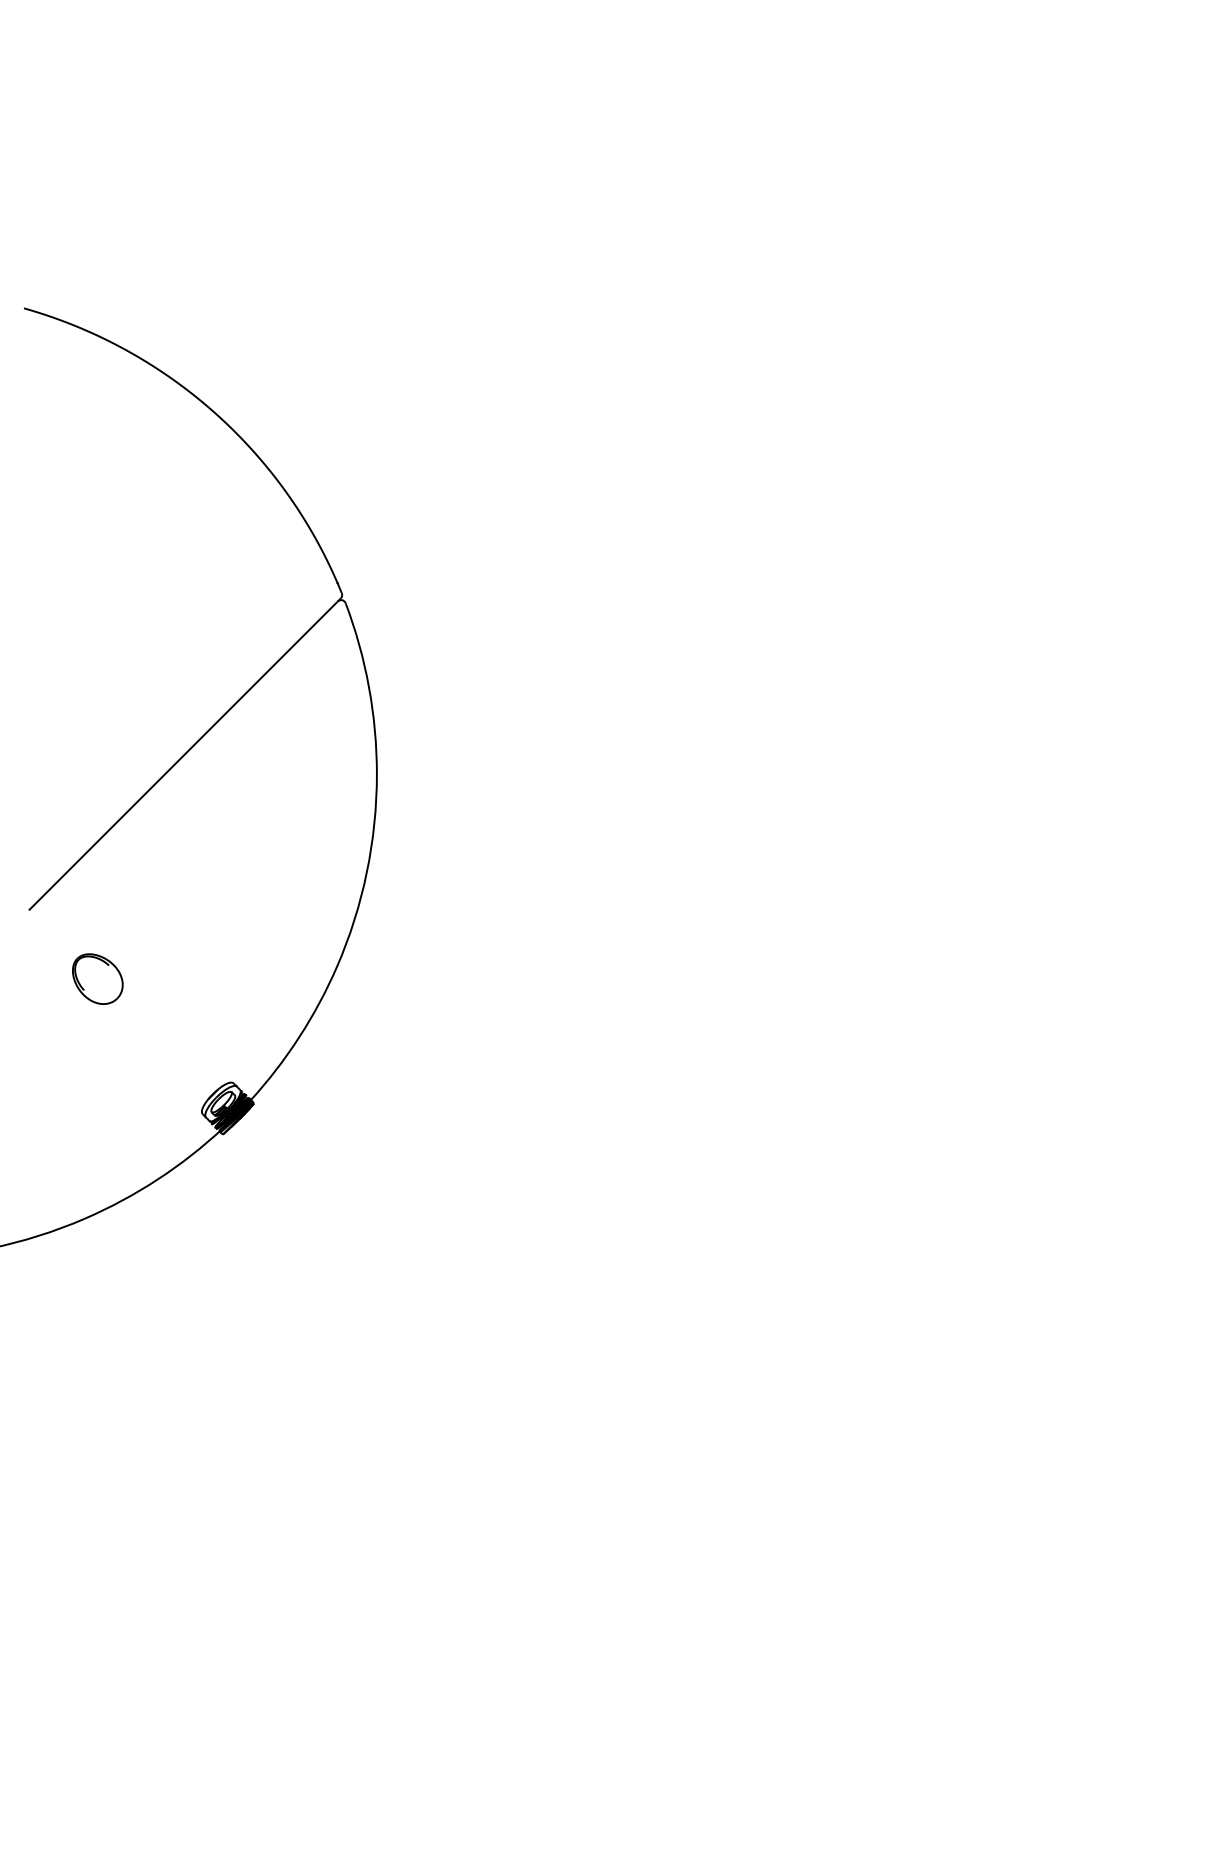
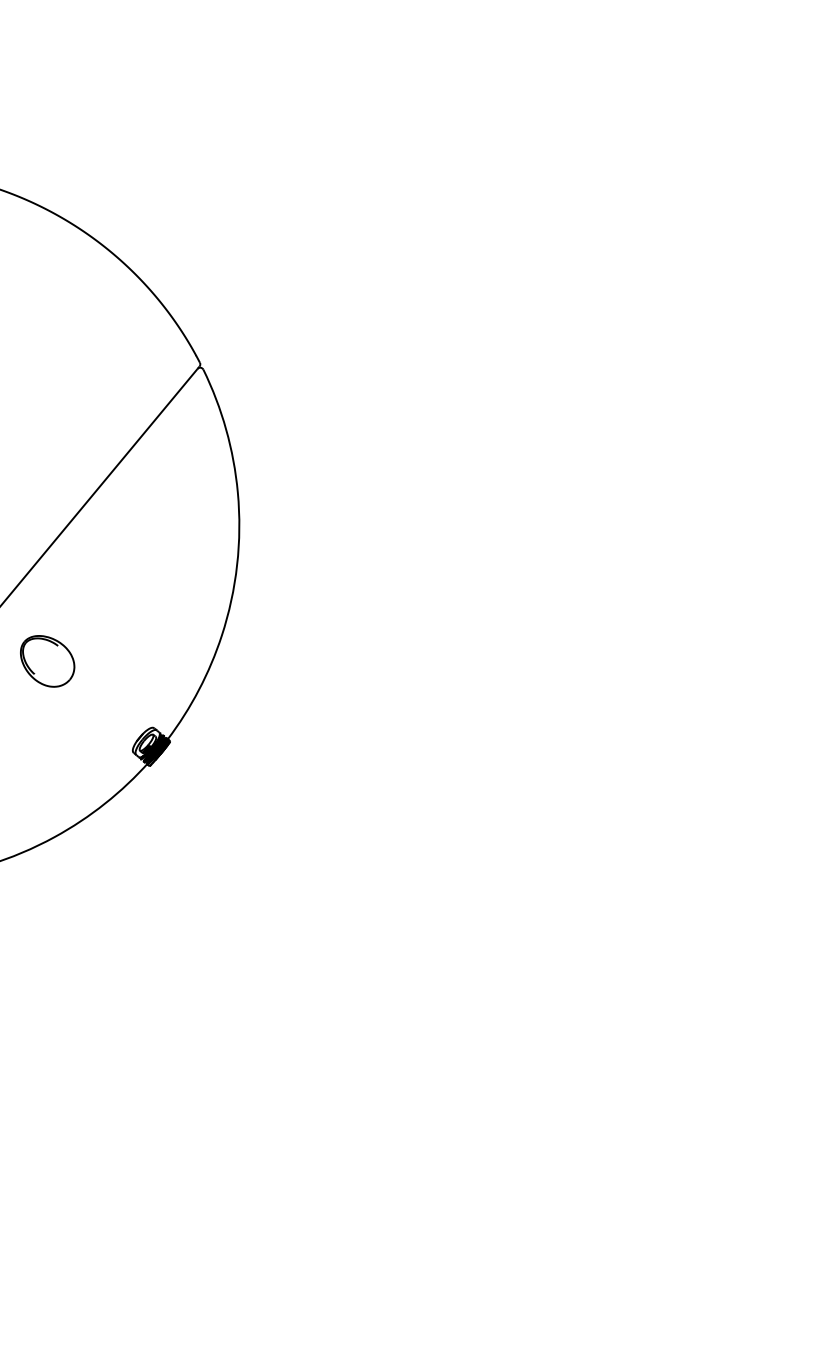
part: (97, 978) -> (47, 660), size x1.43

